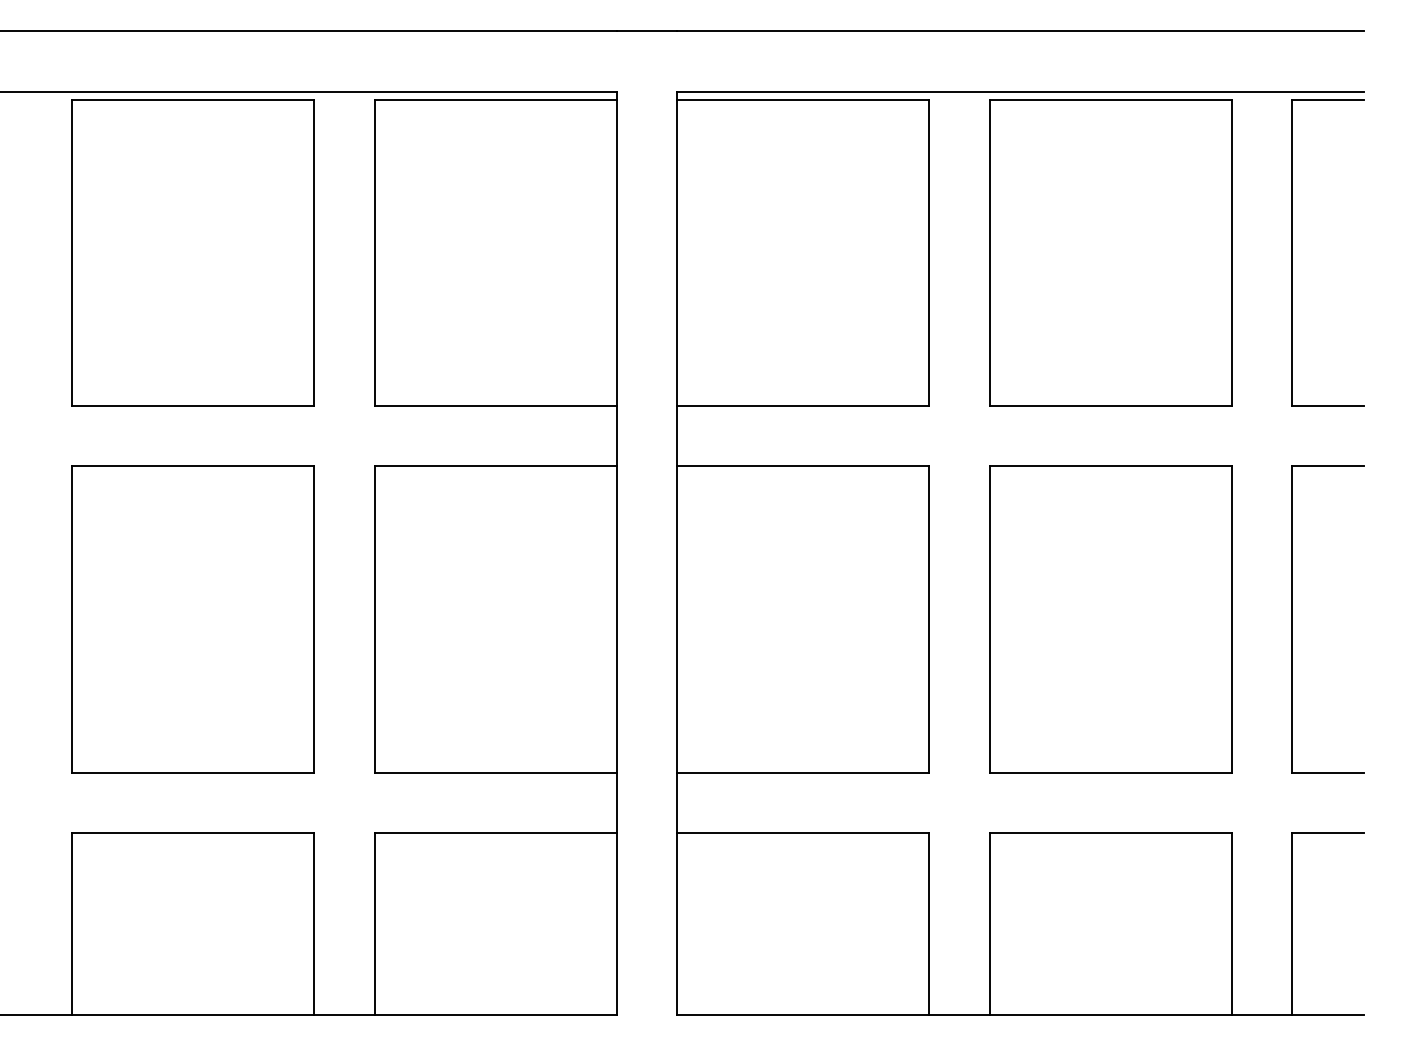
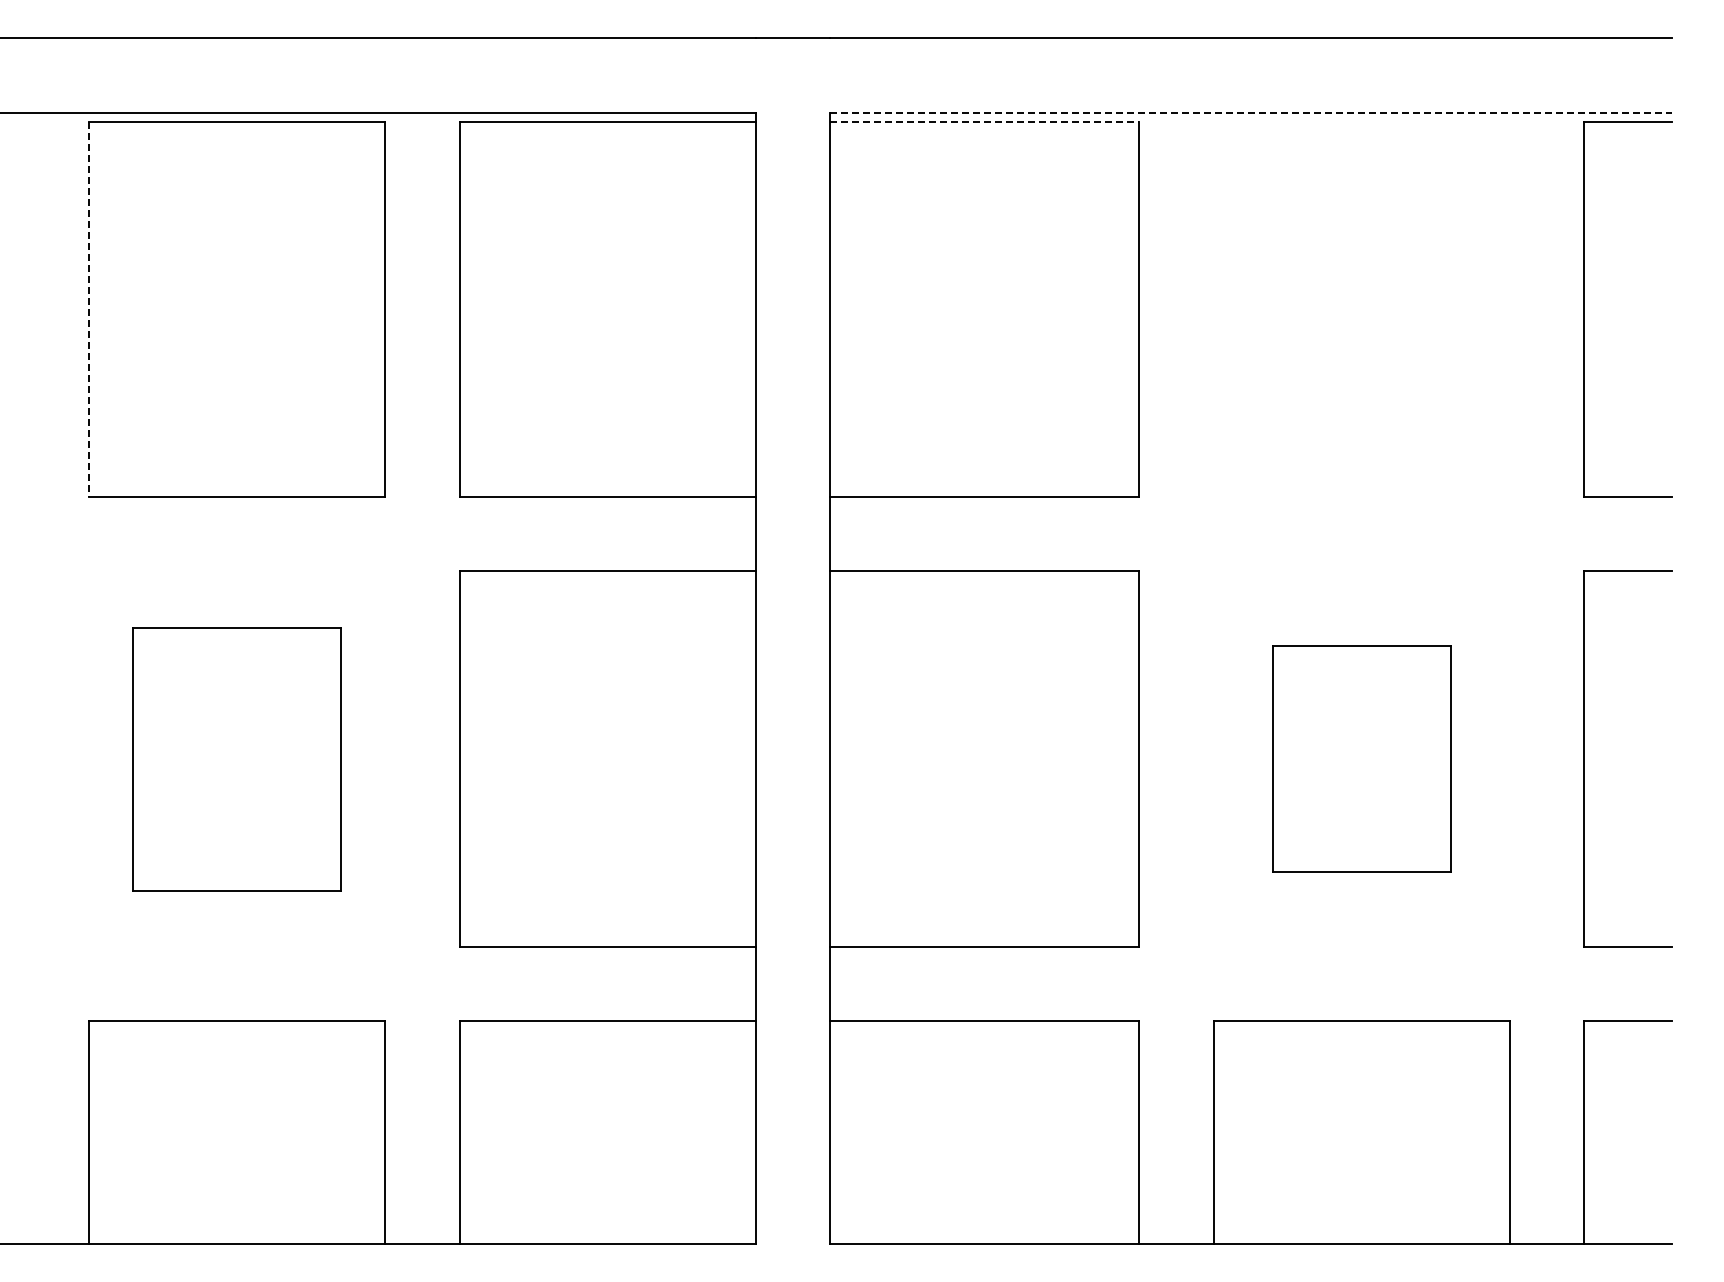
line: (1020, 91) -> (1251, 112), solid -> dashed
line: (803, 99) -> (985, 121), solid -> dashed
line: (72, 252) -> (88, 309), solid -> dashed
part: (1110, 252) -> (1361, 309), removed
part: (192, 618) -> (236, 758), size x0.7
part: (1110, 618) -> (1361, 758), size x0.6

